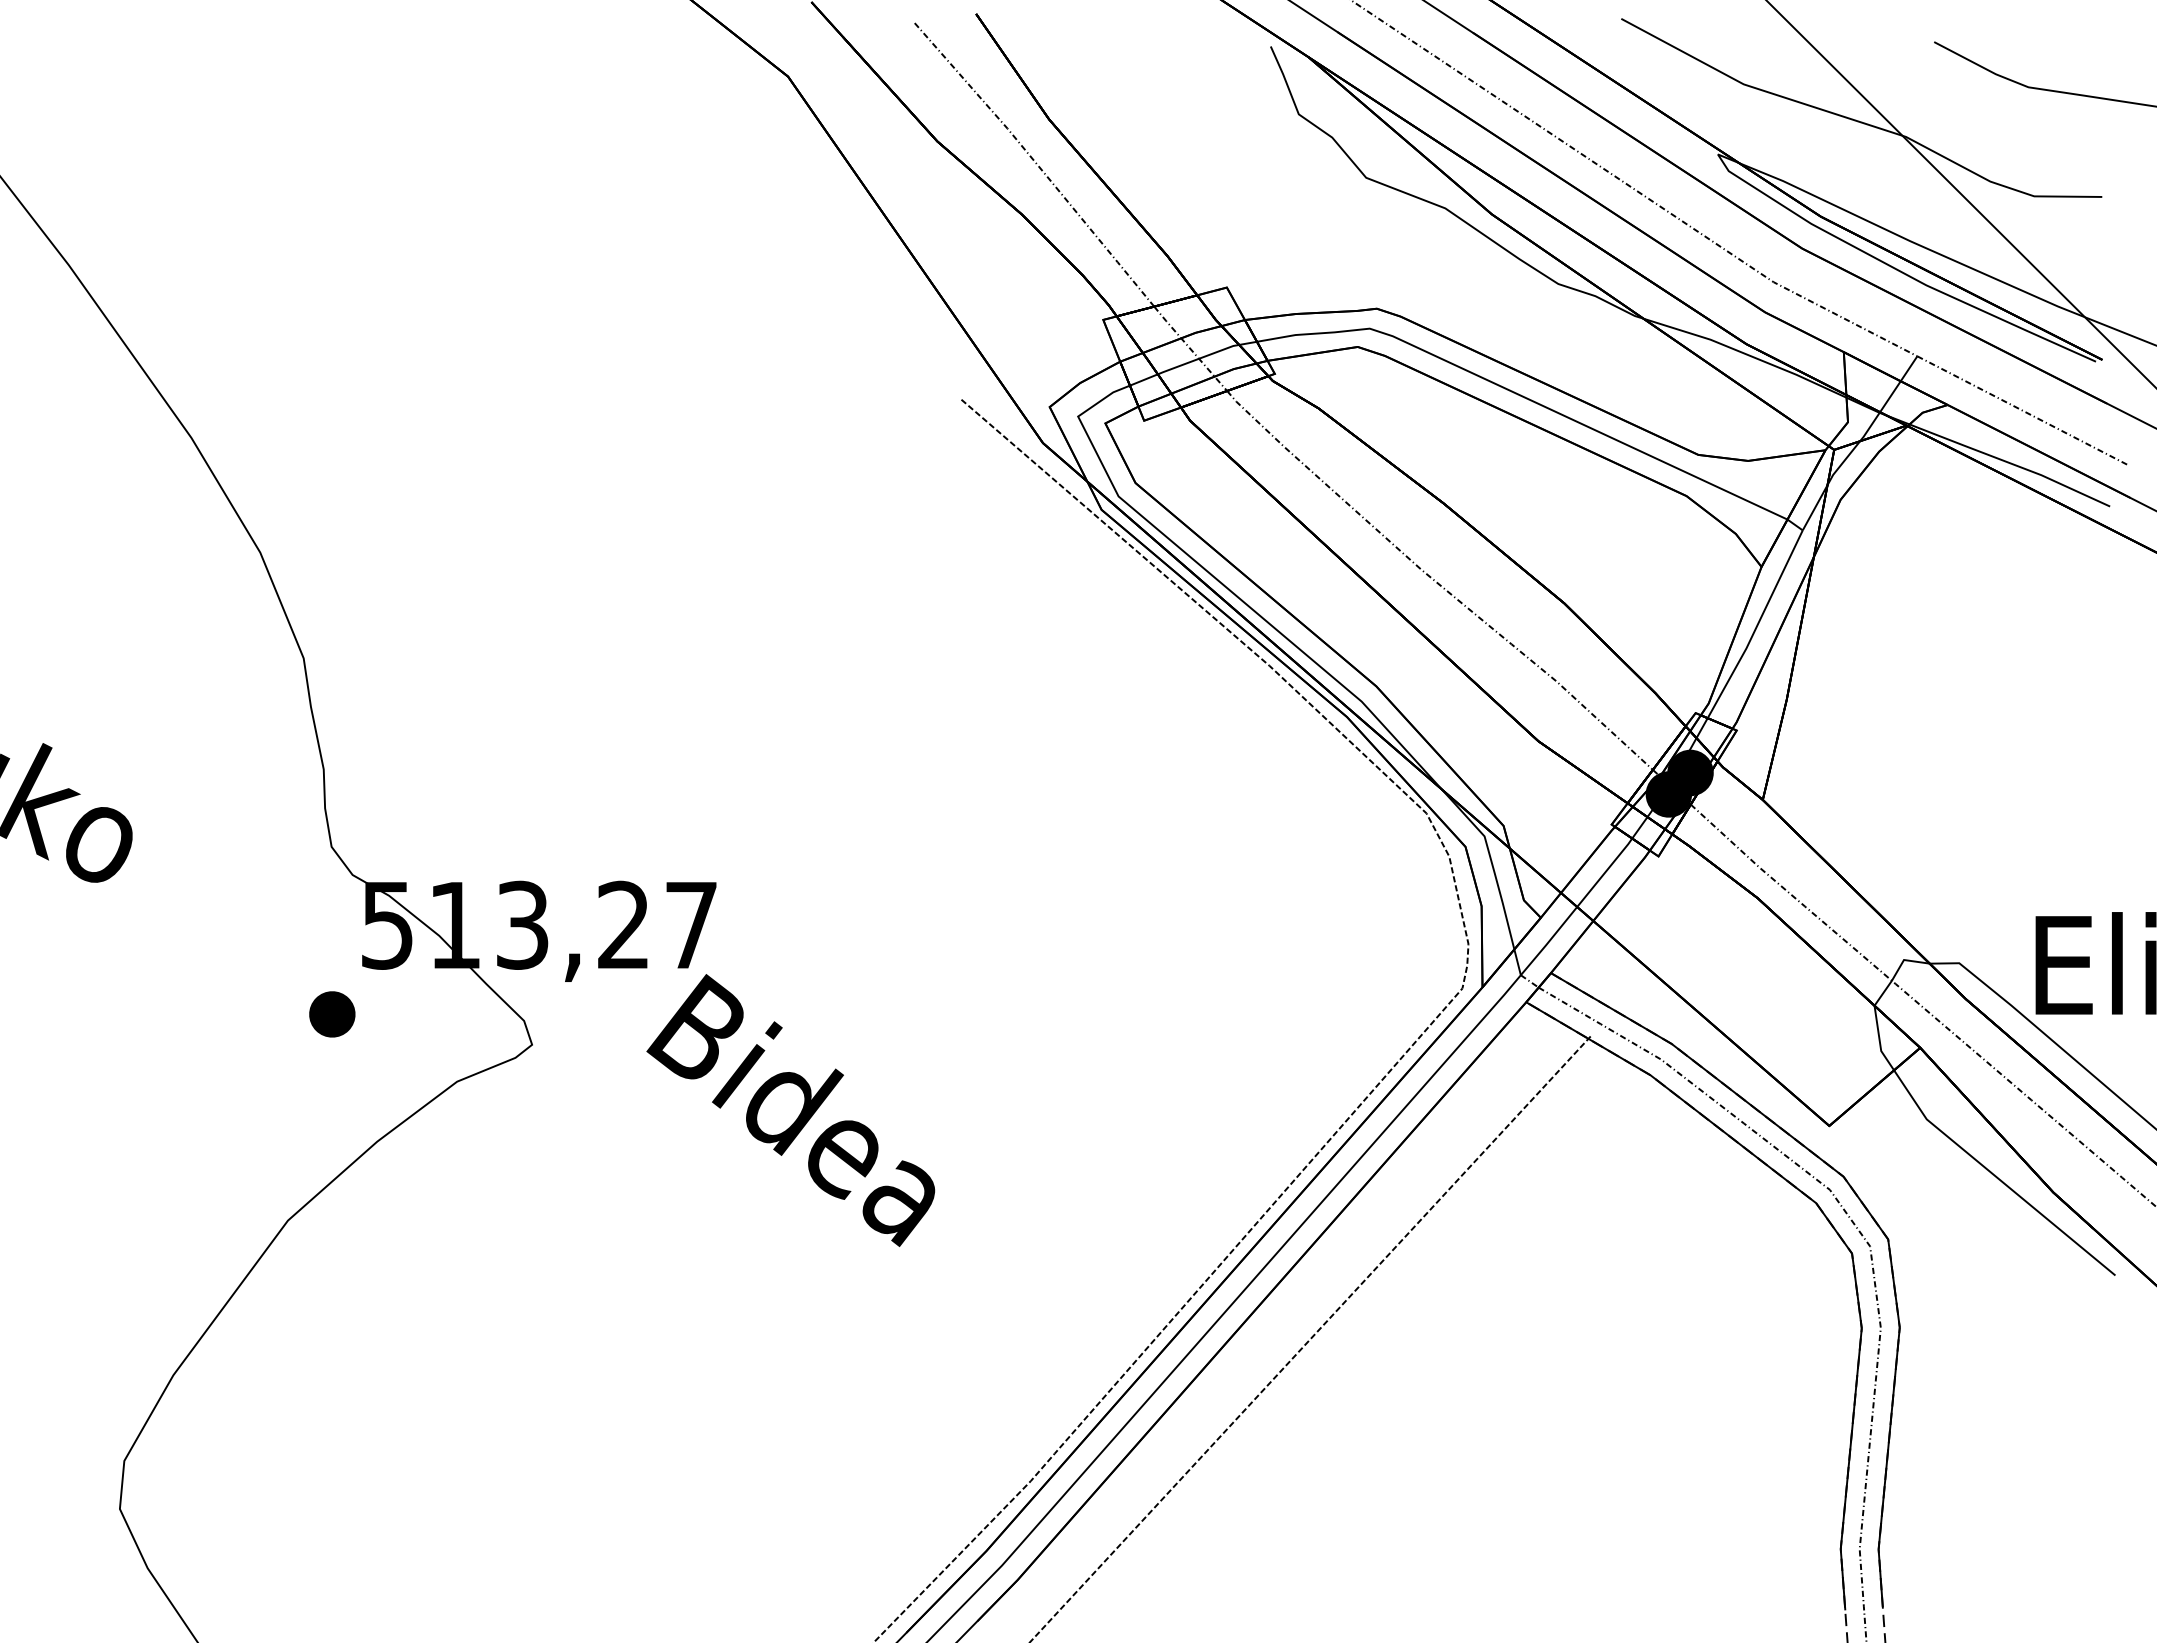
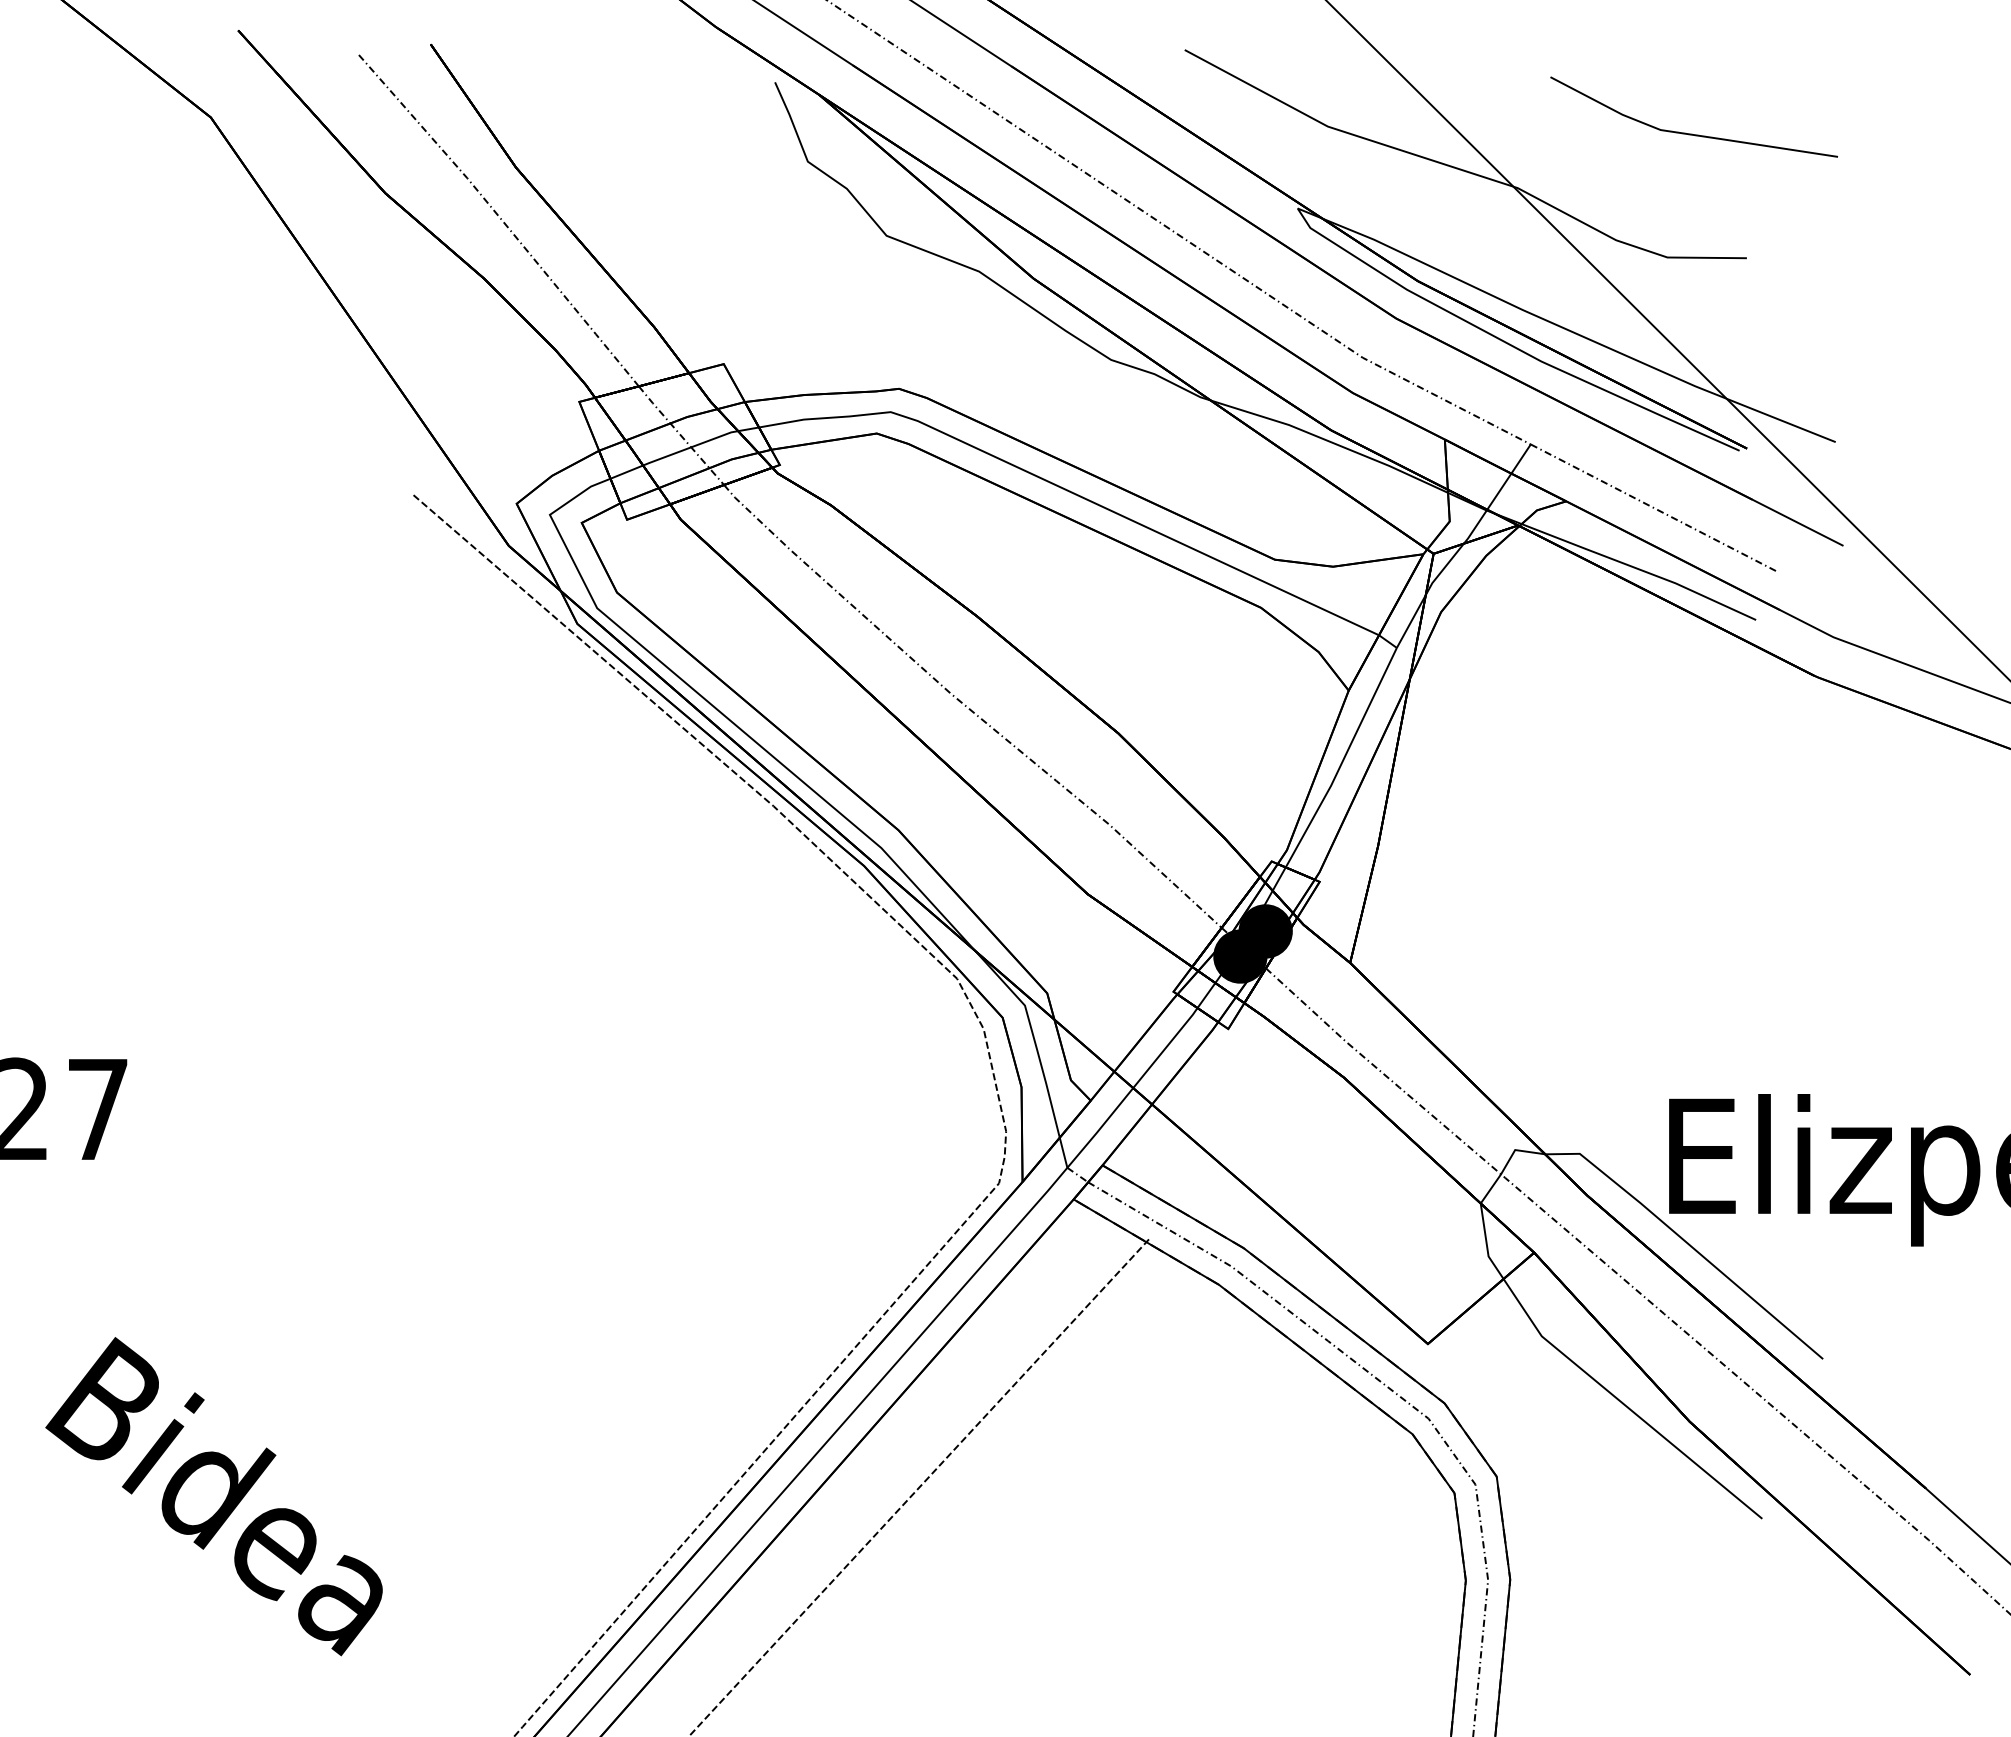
text: (790, 1110) -> (213, 1496), moved

